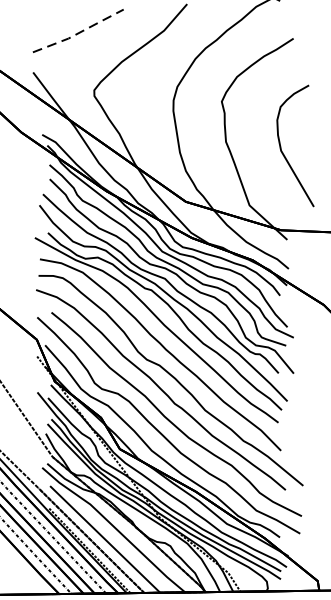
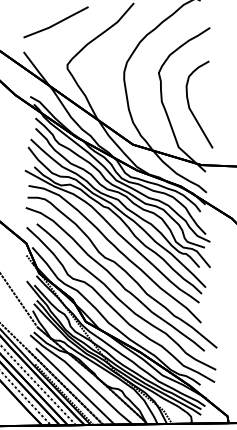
line: (78, 32) -> (56, 23), dashed -> solid
curve: (284, 152) -> (191, 109), moved

